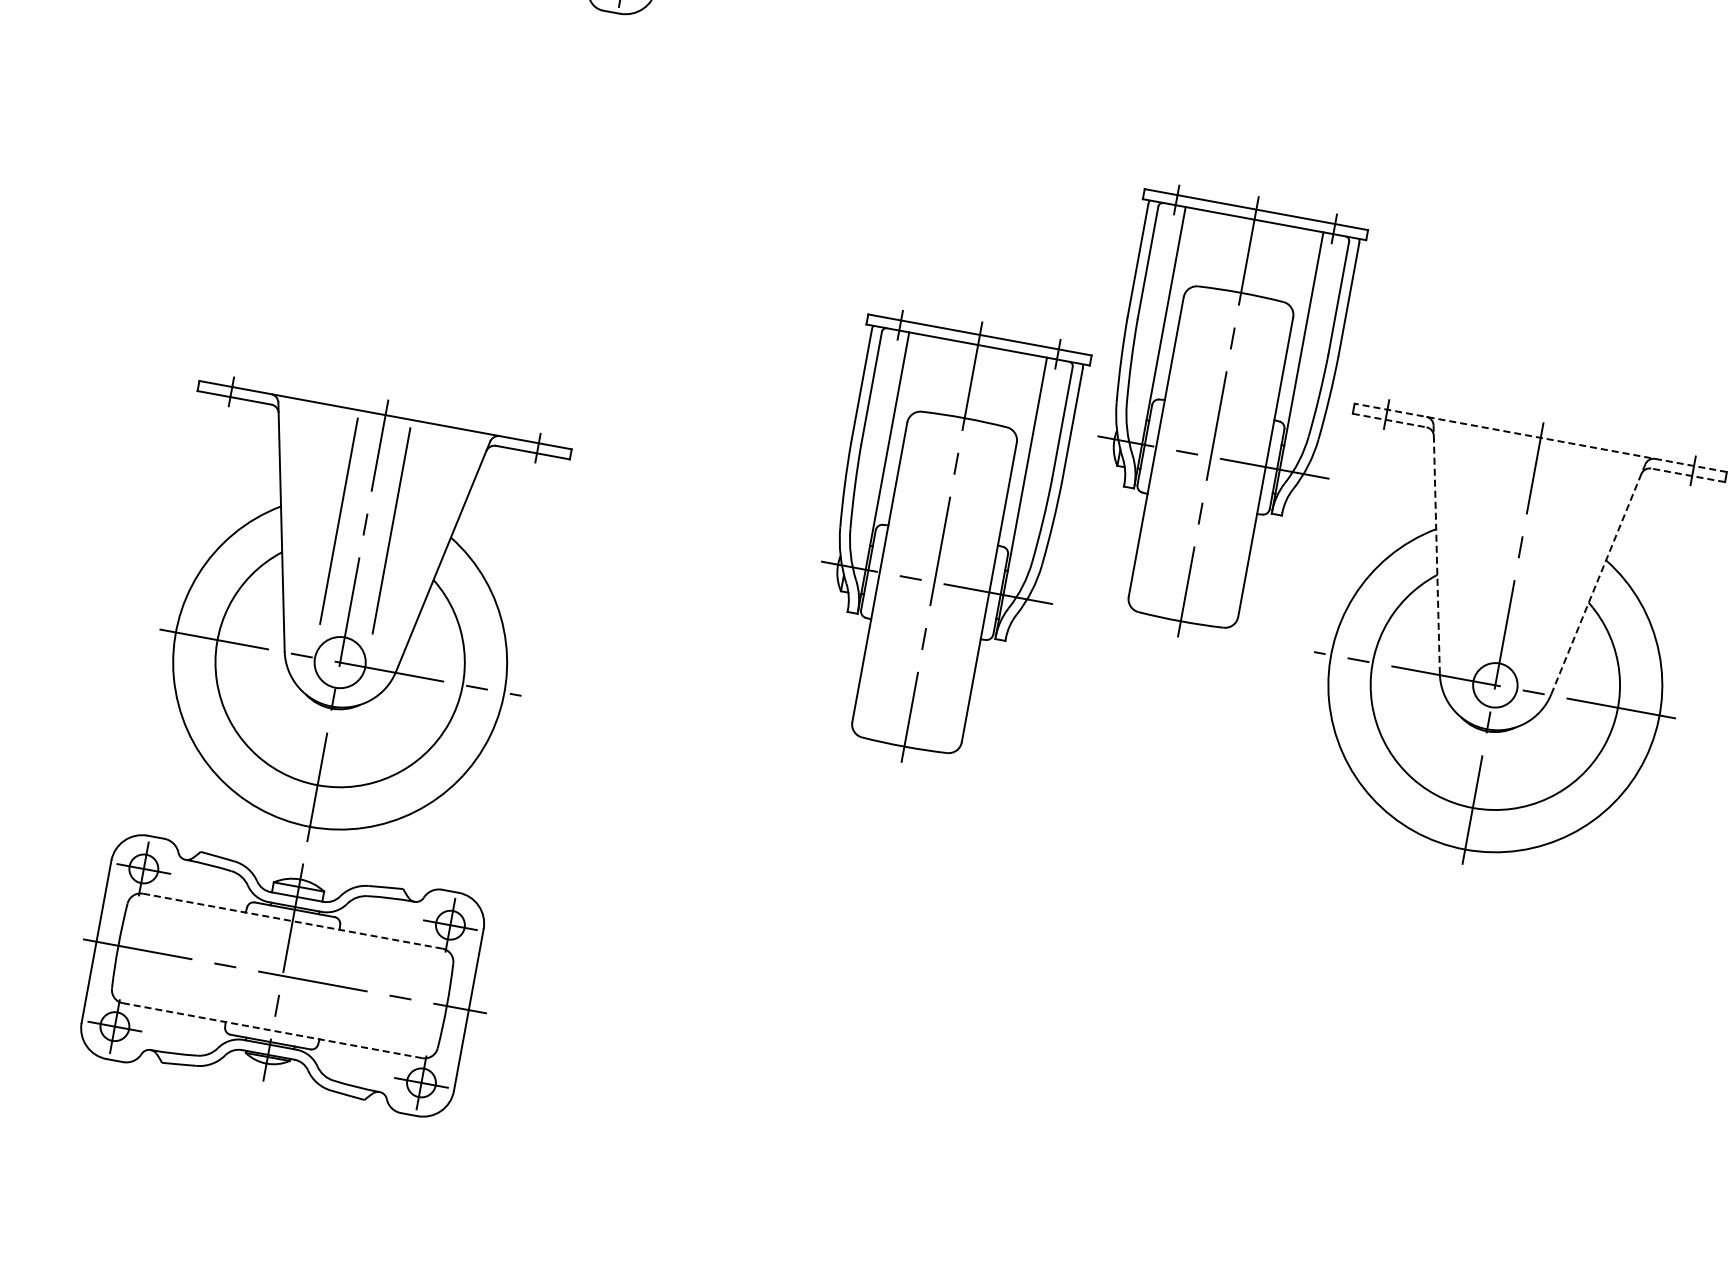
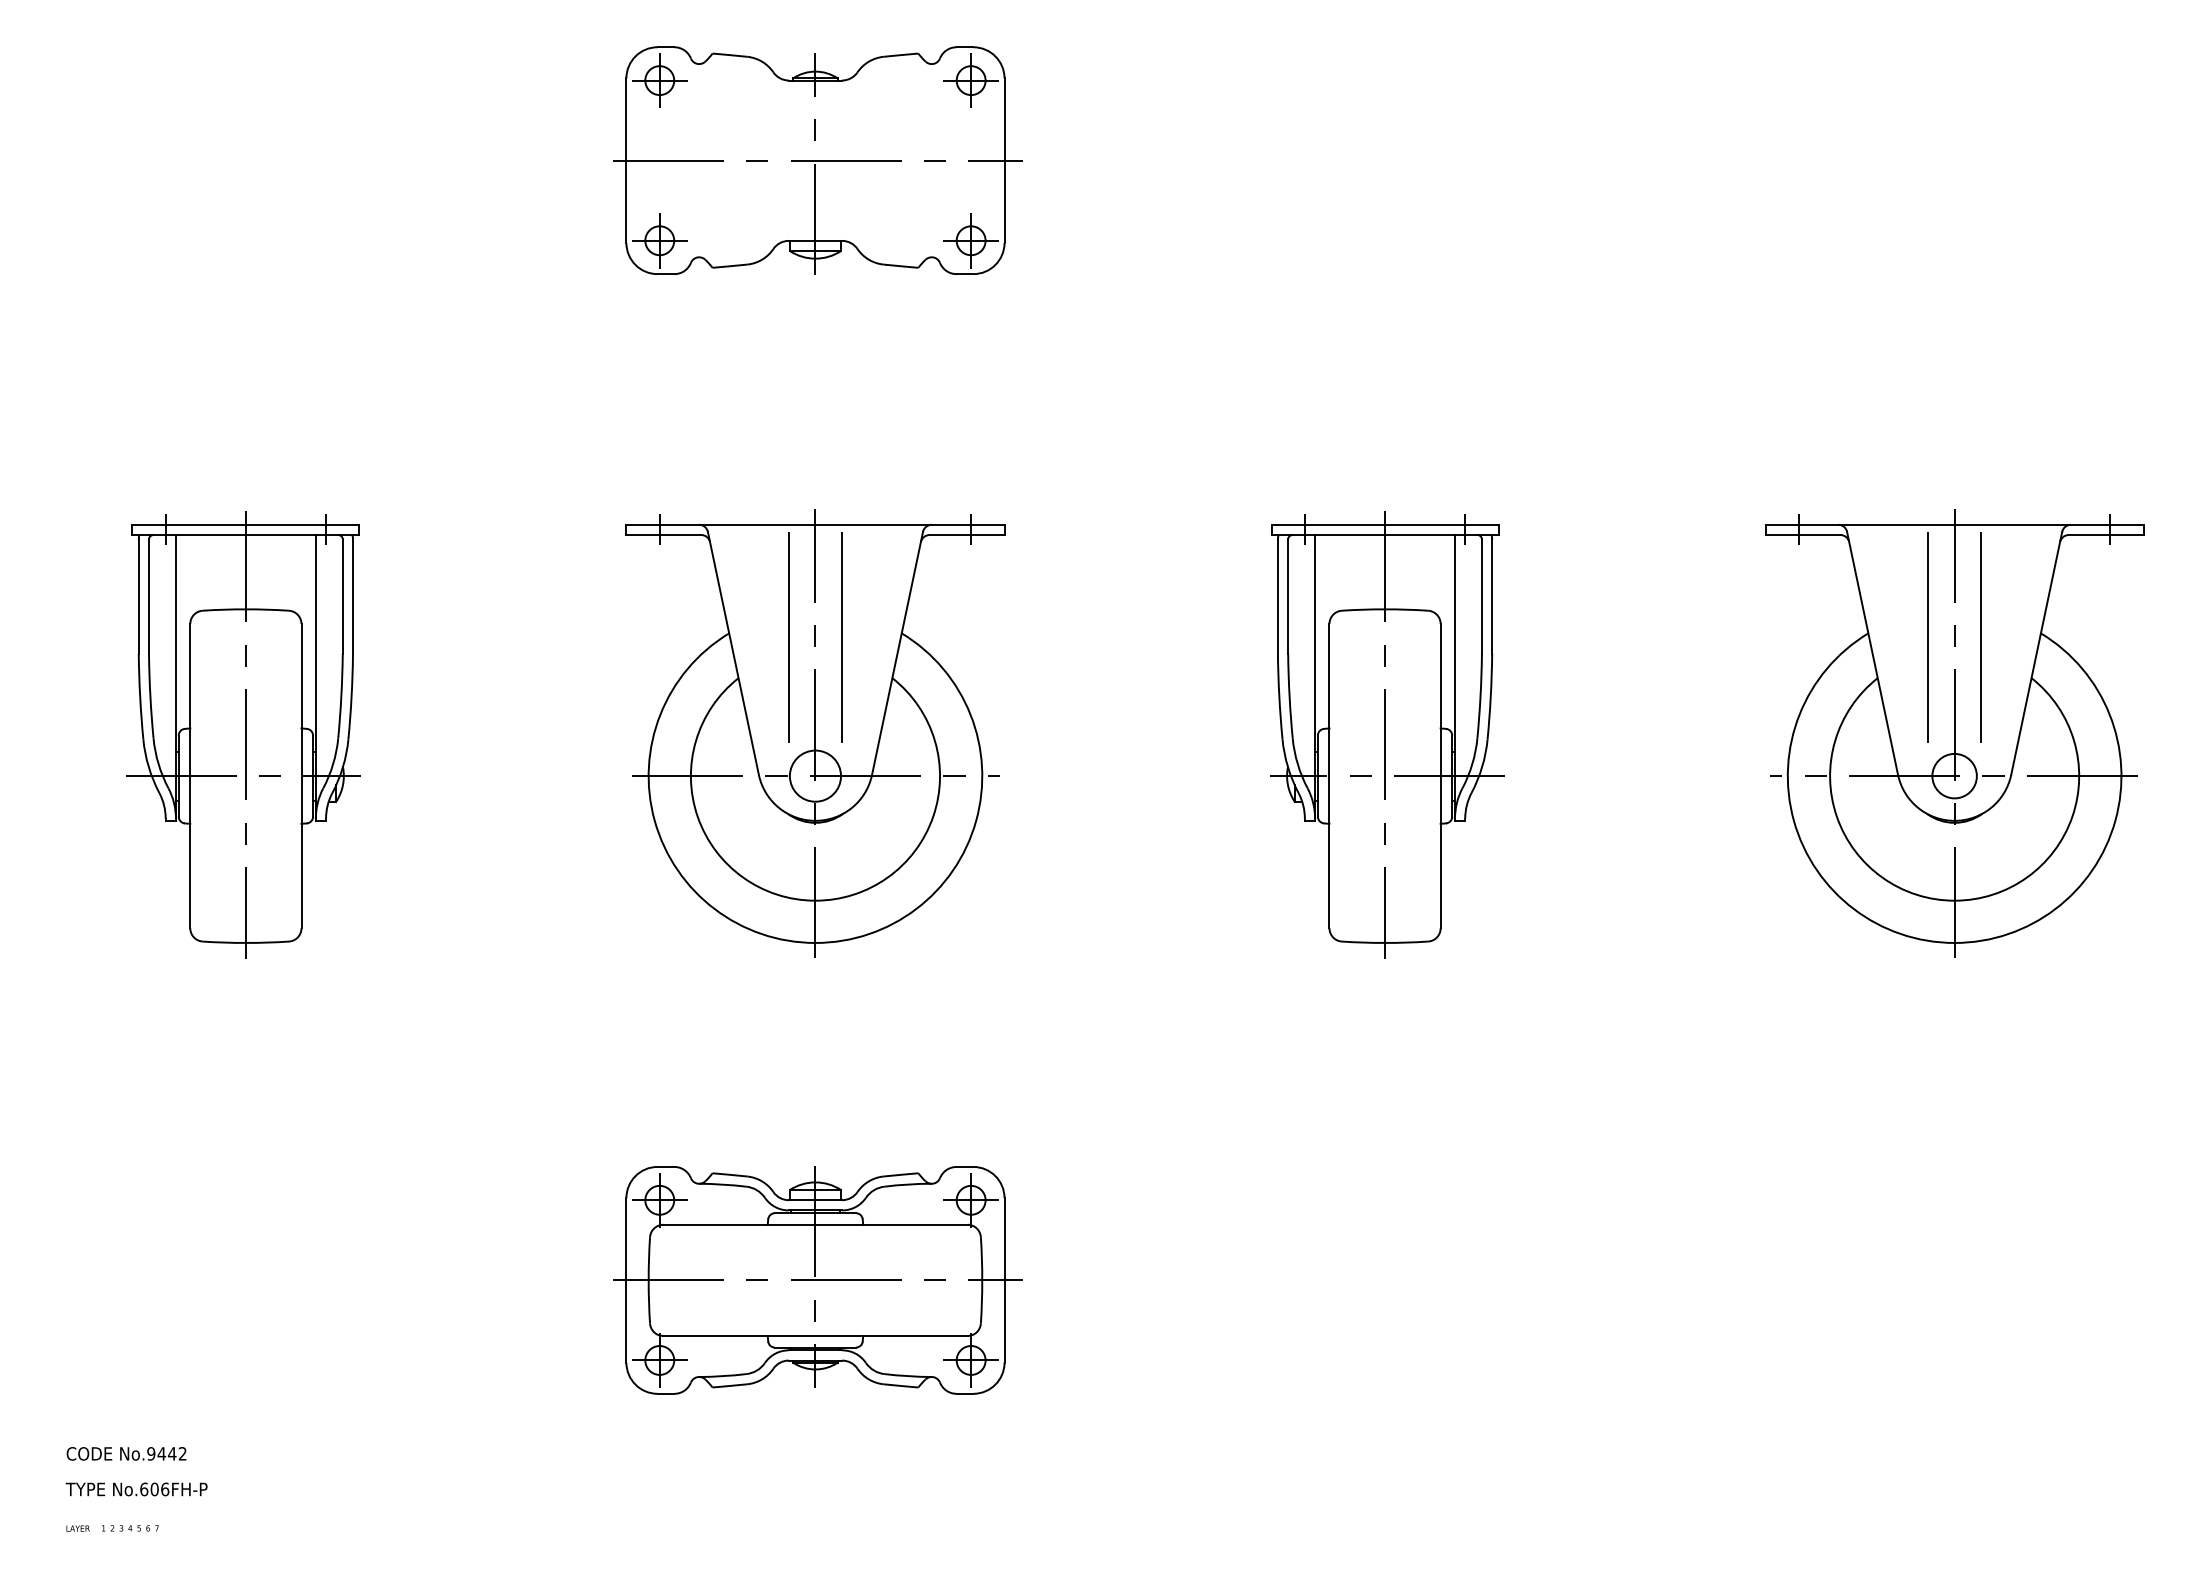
part: (1220, 416) -> (1636, 561), removed
line: (1390, 421) -> (1803, 535), dashed -> solid
line: (1540, 437) -> (1954, 524), dashed -> solid
line: (1687, 475) -> (2105, 535), dashed -> solid
line: (1493, 543) -> (1927, 637), added
line: (1436, 548) -> (1872, 652), dashed -> solid
line: (1546, 553) -> (1981, 637), added
line: (1598, 578) -> (2036, 652), dashed -> solid
part: (347, 620) -> (815, 733), moved
line: (291, 920) -> (814, 1224), dashed -> solid
line: (272, 1031) -> (815, 1336), dashed -> solid

